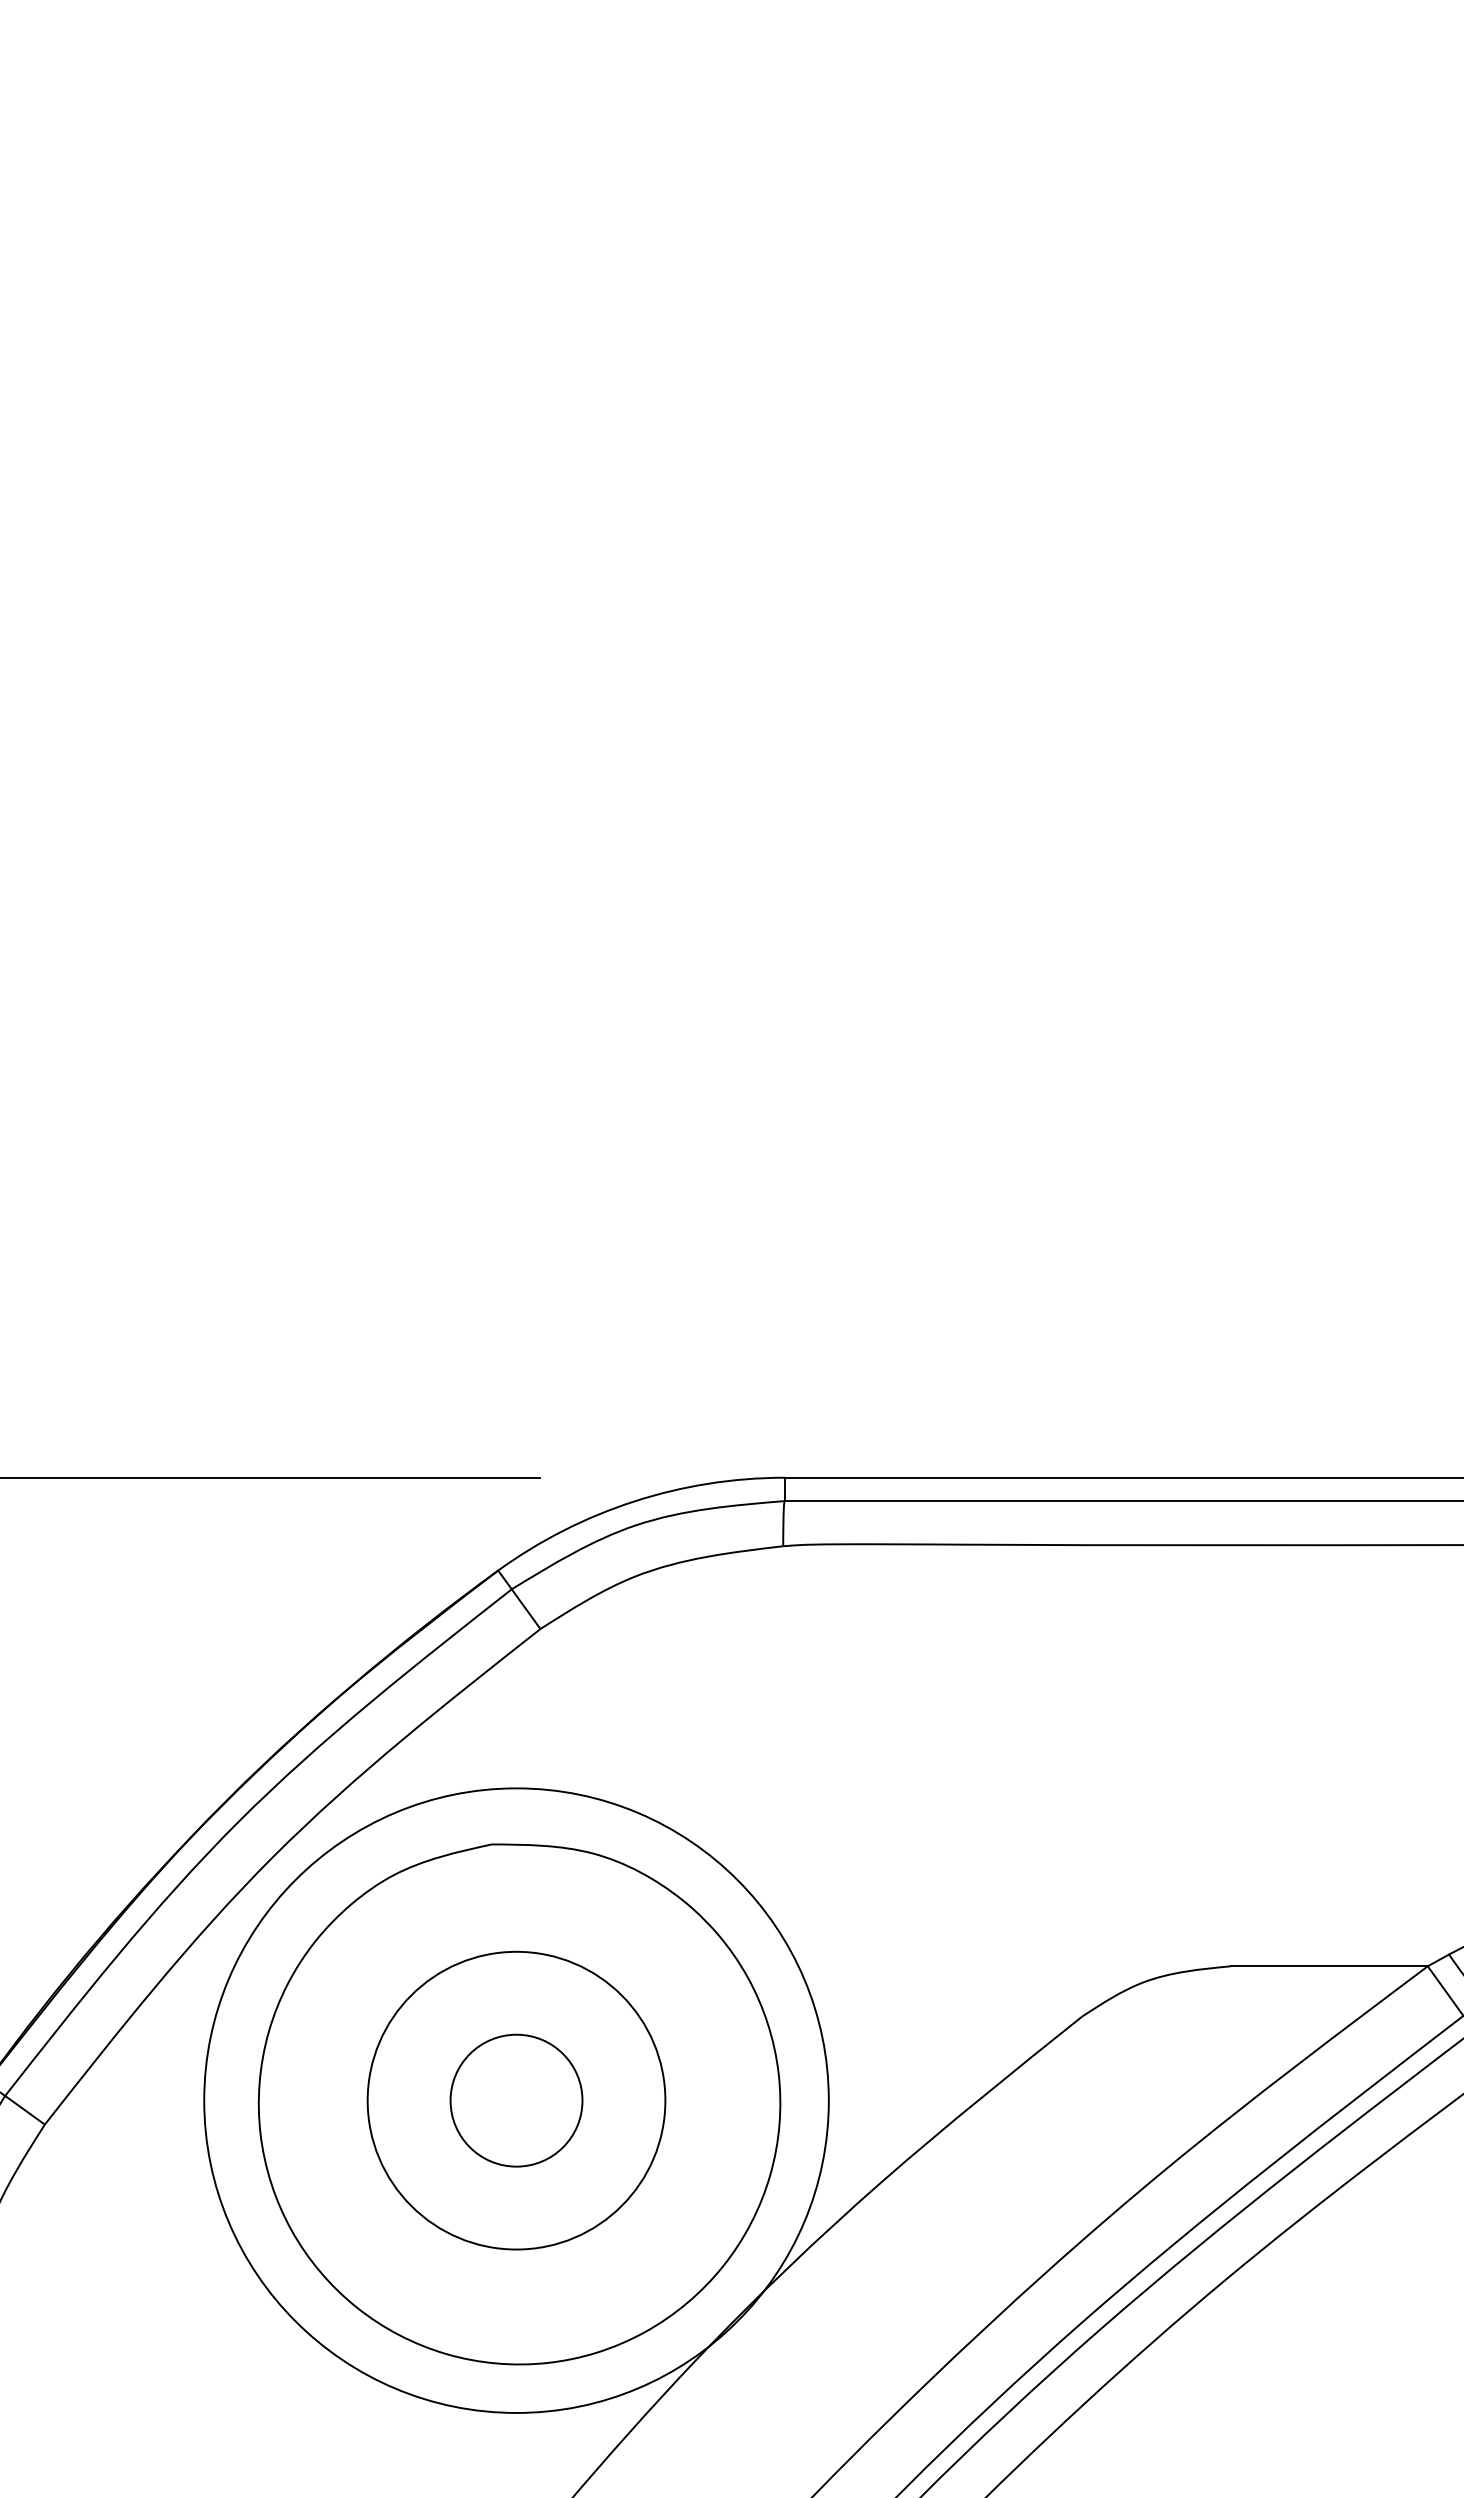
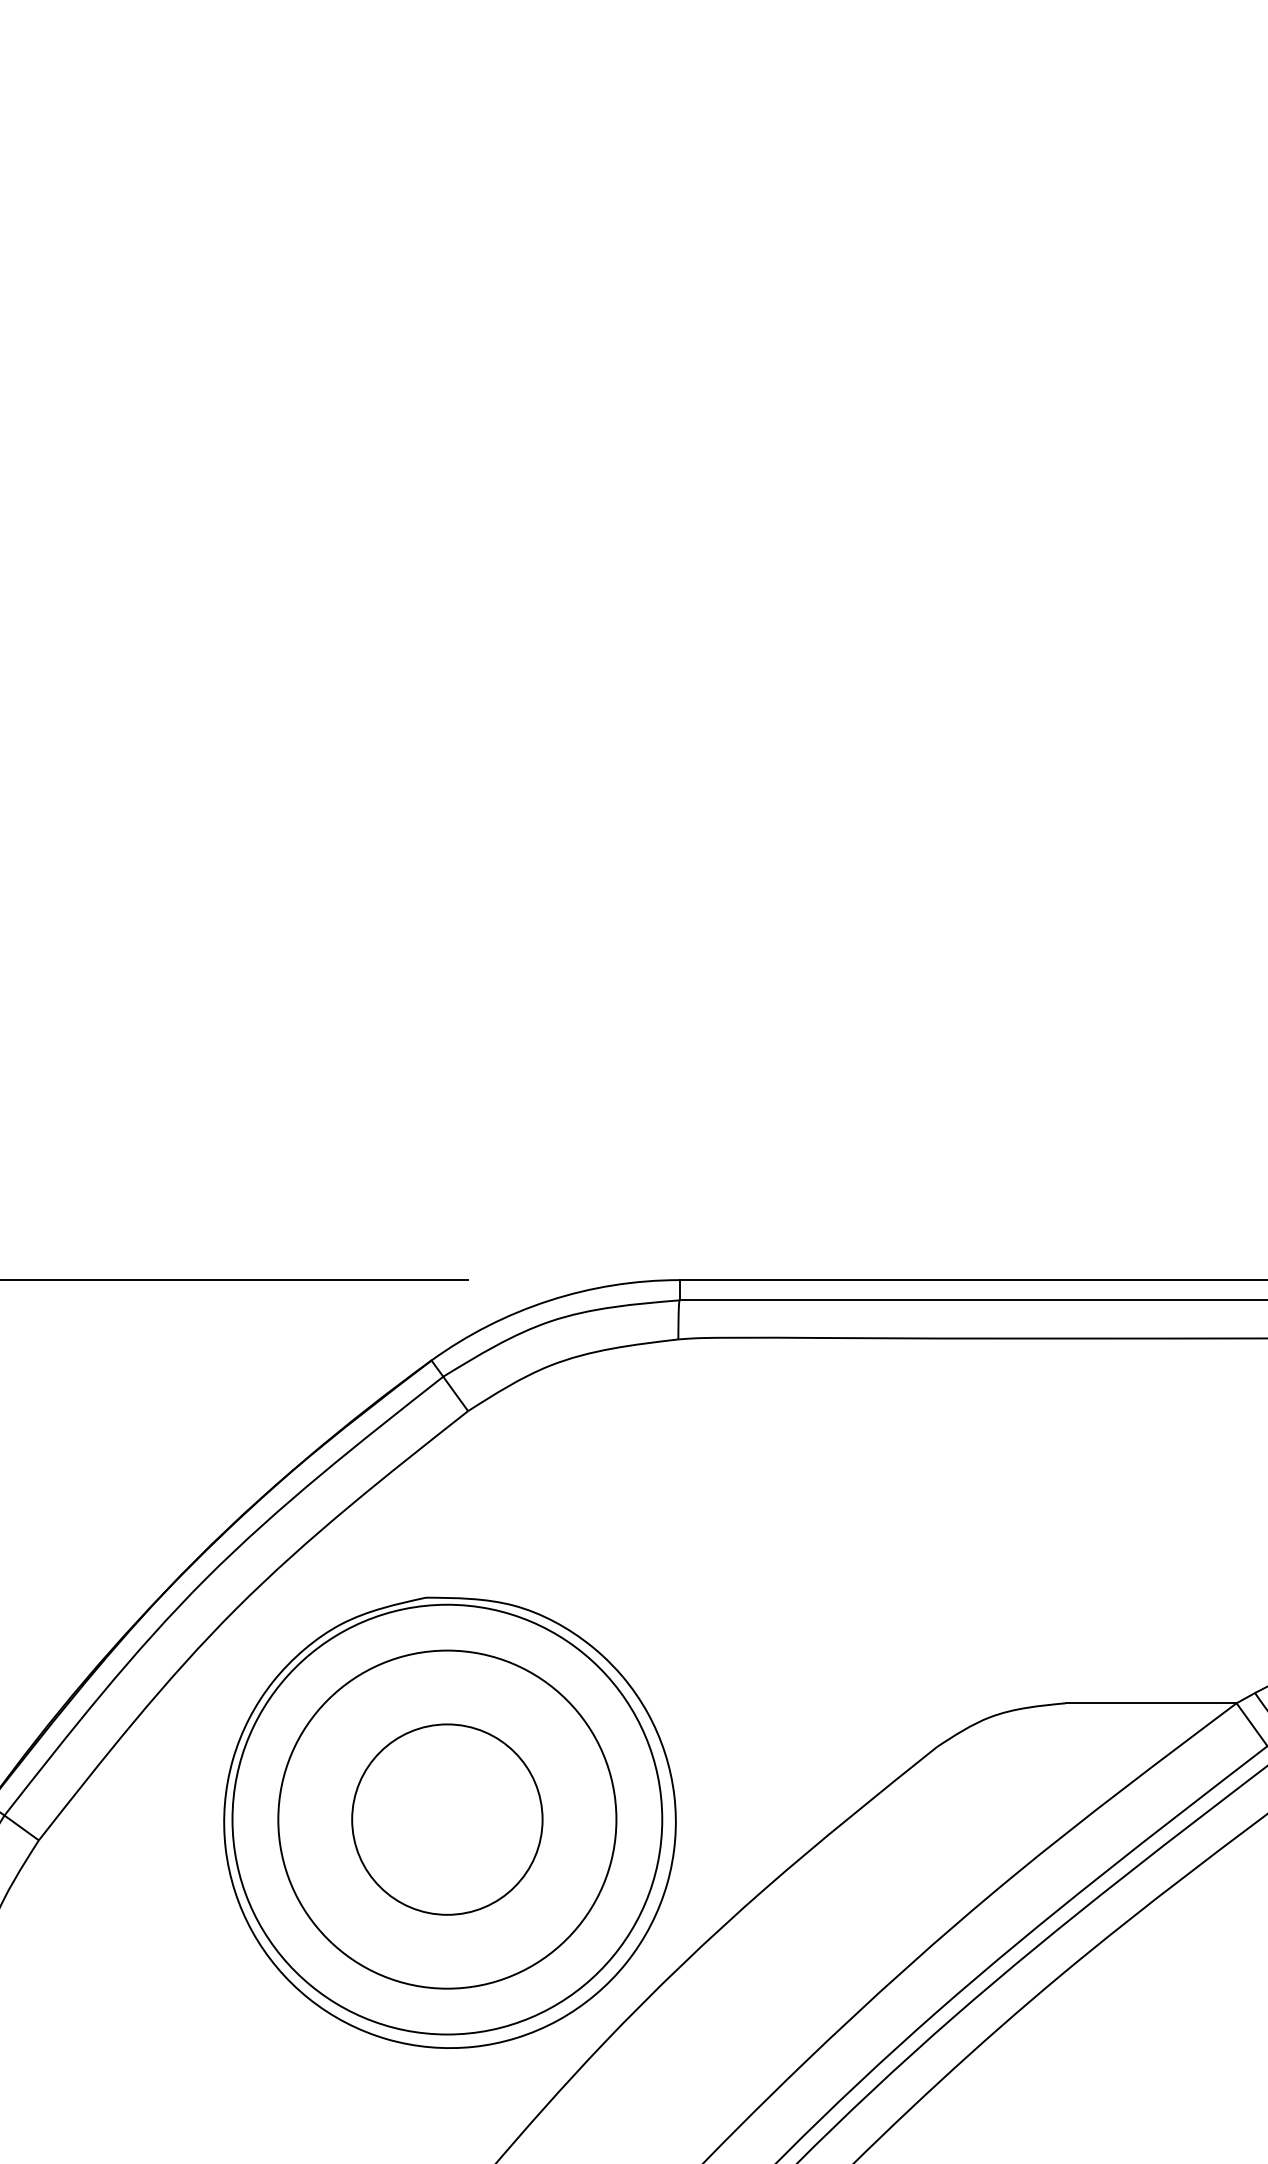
circle: (516, 2100) -> (447, 1819), size x0.62
circle: (516, 2100) -> (447, 1819), size x1.67
circle: (516, 2100) -> (447, 1819), size x1.67

